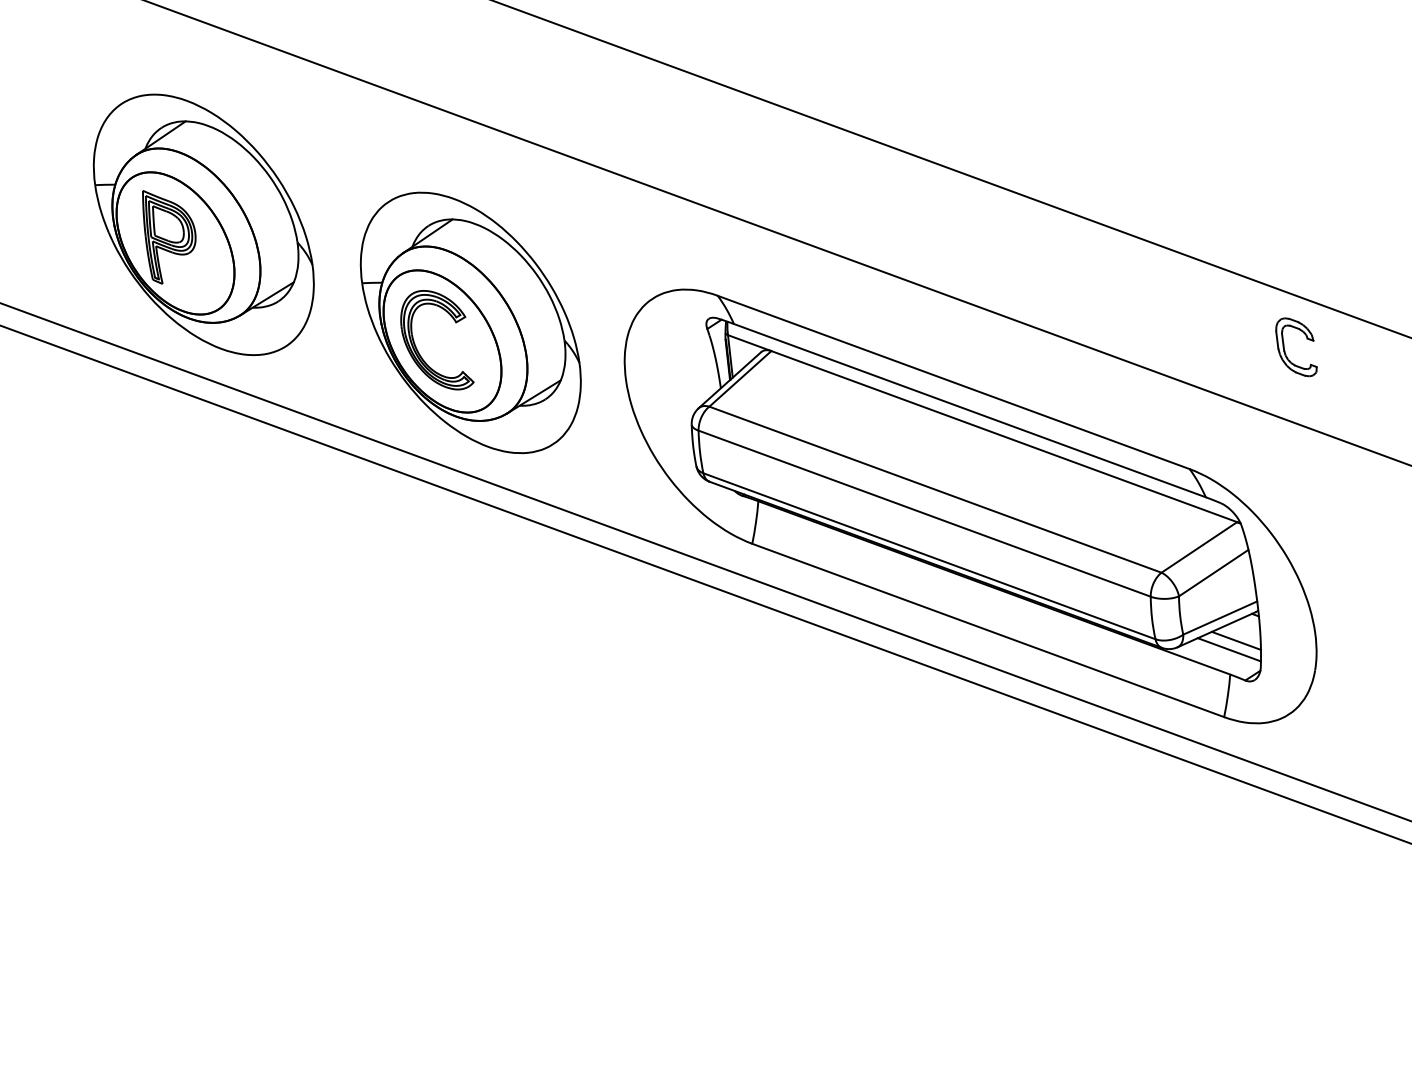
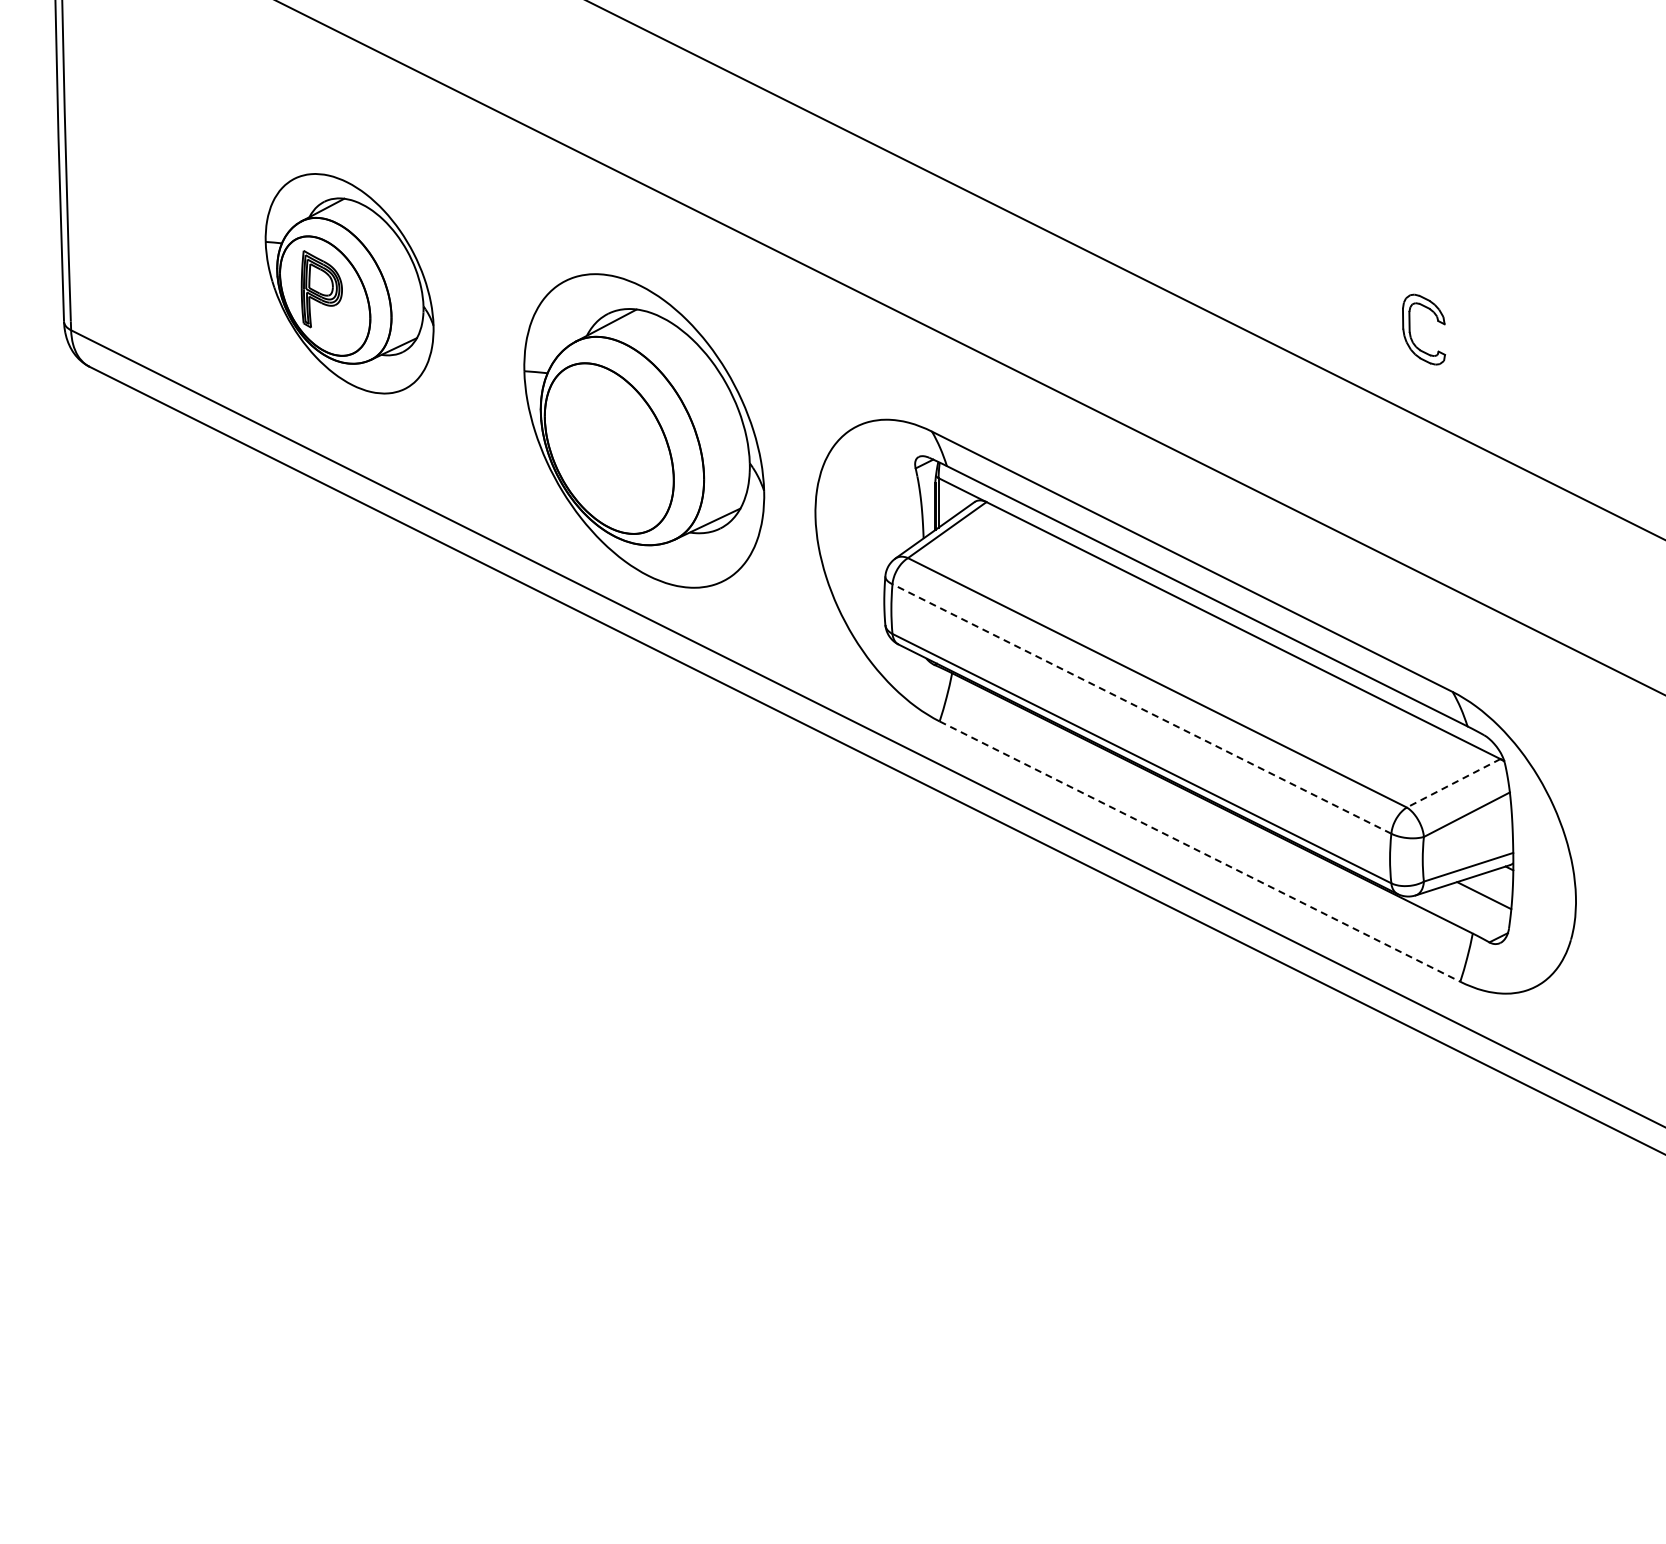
part: (203, 224) -> (349, 283), size x0.7
part: (417, 348) -> (579, 453), removed
part: (1286, 352) -> (1411, 334), moved
line: (924, 514) -> (1141, 709), solid -> dashed
line: (1199, 547) -> (1453, 783), solid -> dashed
line: (988, 630) -> (1200, 851), solid -> dashed
line: (1228, 649) -> (1474, 904), removed

